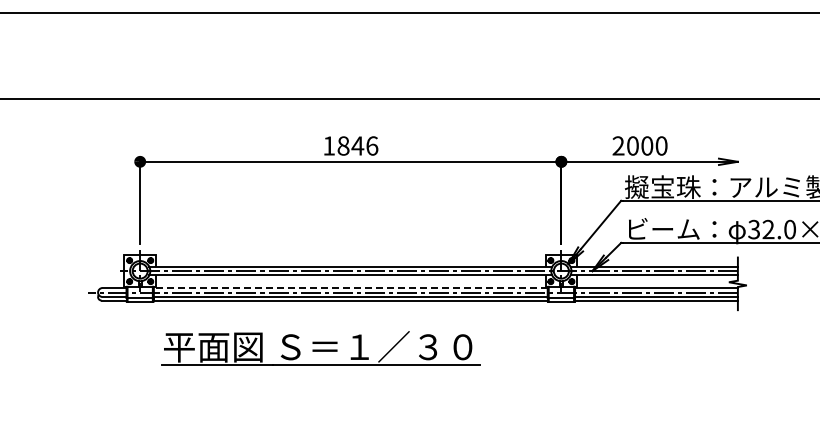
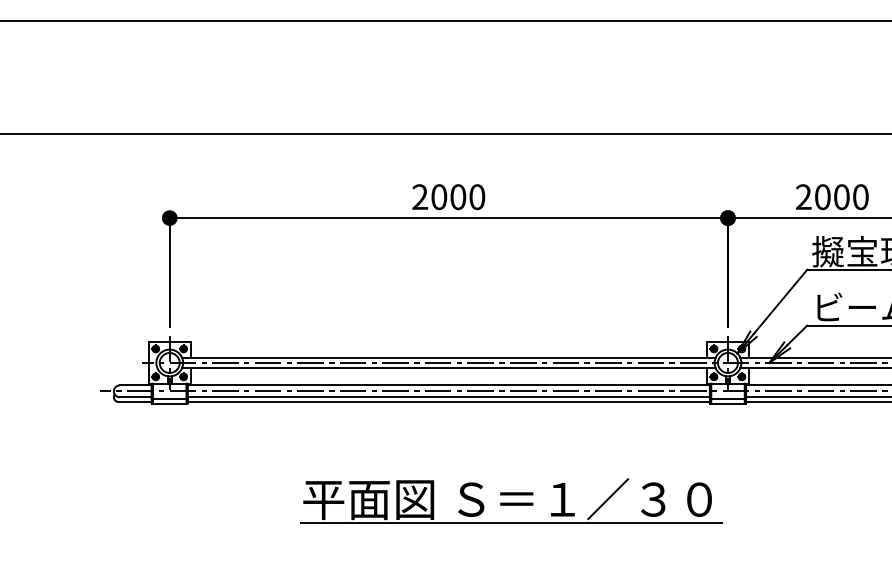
text: (350, 145) -> (448, 196), 1846 -> 2000
line: (350, 288) -> (448, 386), dashed -> solid
part: (320, 348) -> (510, 501), moved

